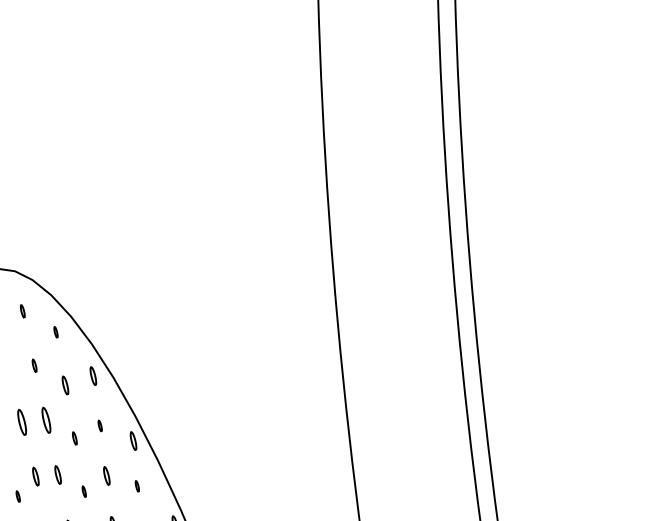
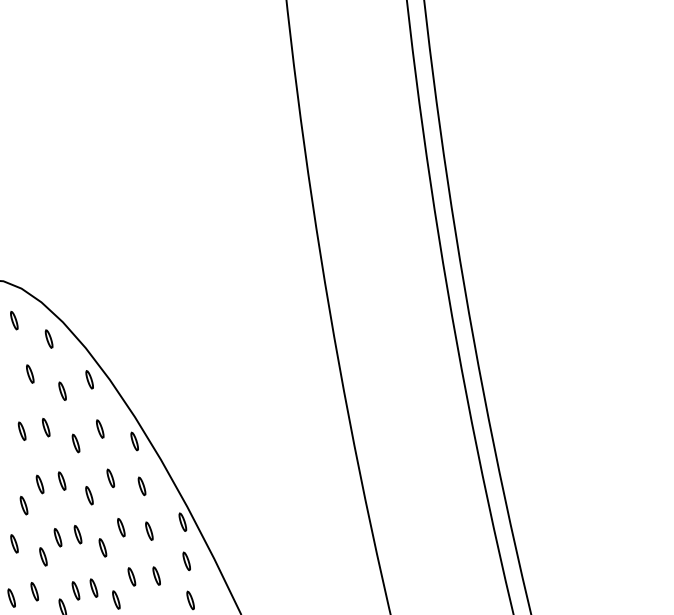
part: (22, 311) -> (14, 320), size x1.43
part: (55, 331) -> (48, 338), size x1.67
part: (34, 365) -> (30, 373), size x1.43
part: (45, 420) -> (45, 427), size x0.71
part: (21, 421) -> (21, 430), size x0.71
part: (100, 425) -> (100, 428), size x1.67
part: (74, 438) -> (75, 443), size x1.43
part: (136, 486) -> (141, 486), size x1.67
part: (84, 491) -> (89, 495), size x1.67
part: (17, 496) -> (23, 505), size x1.67

